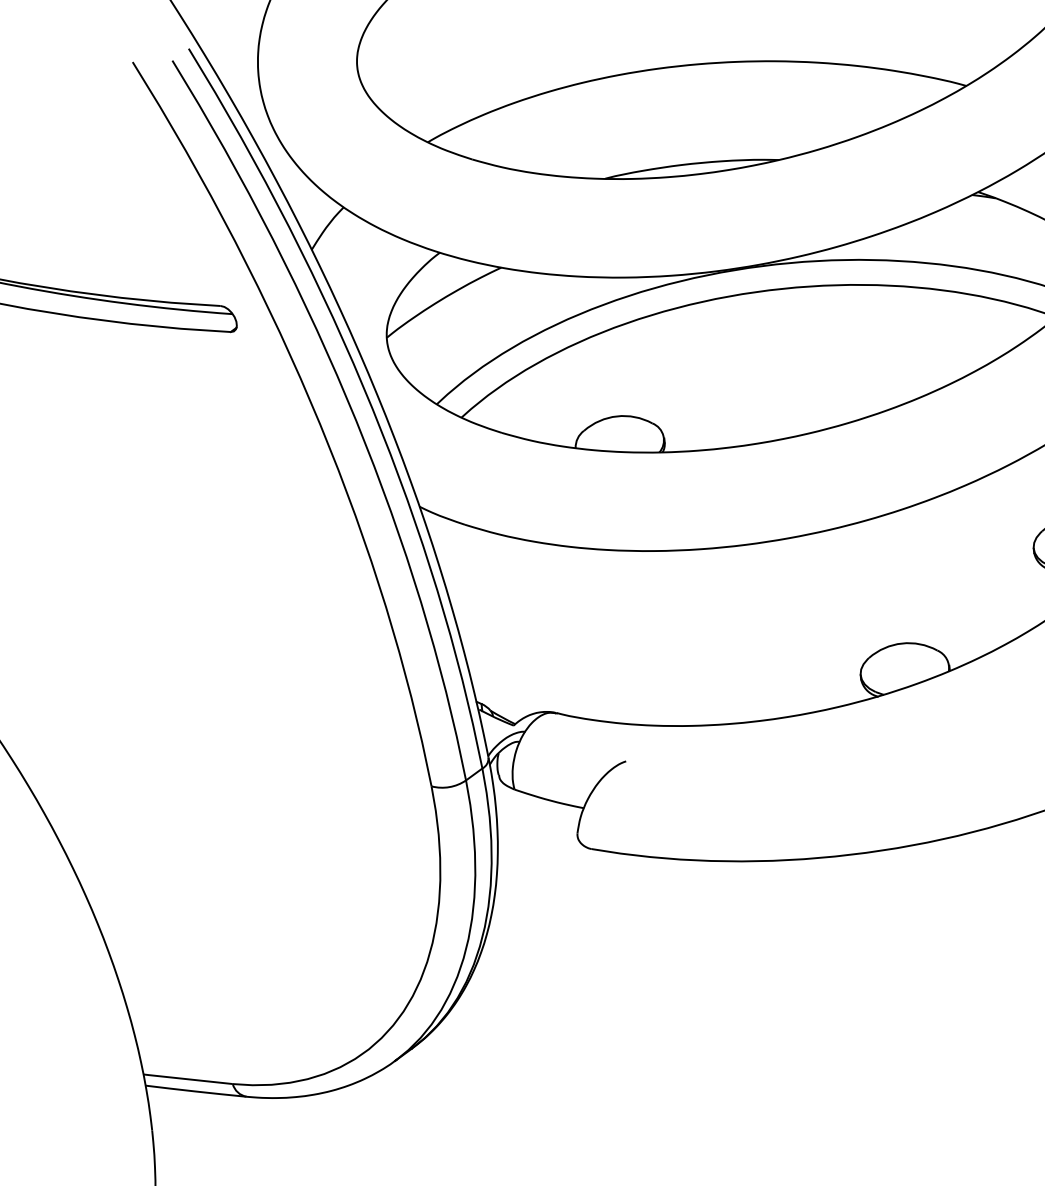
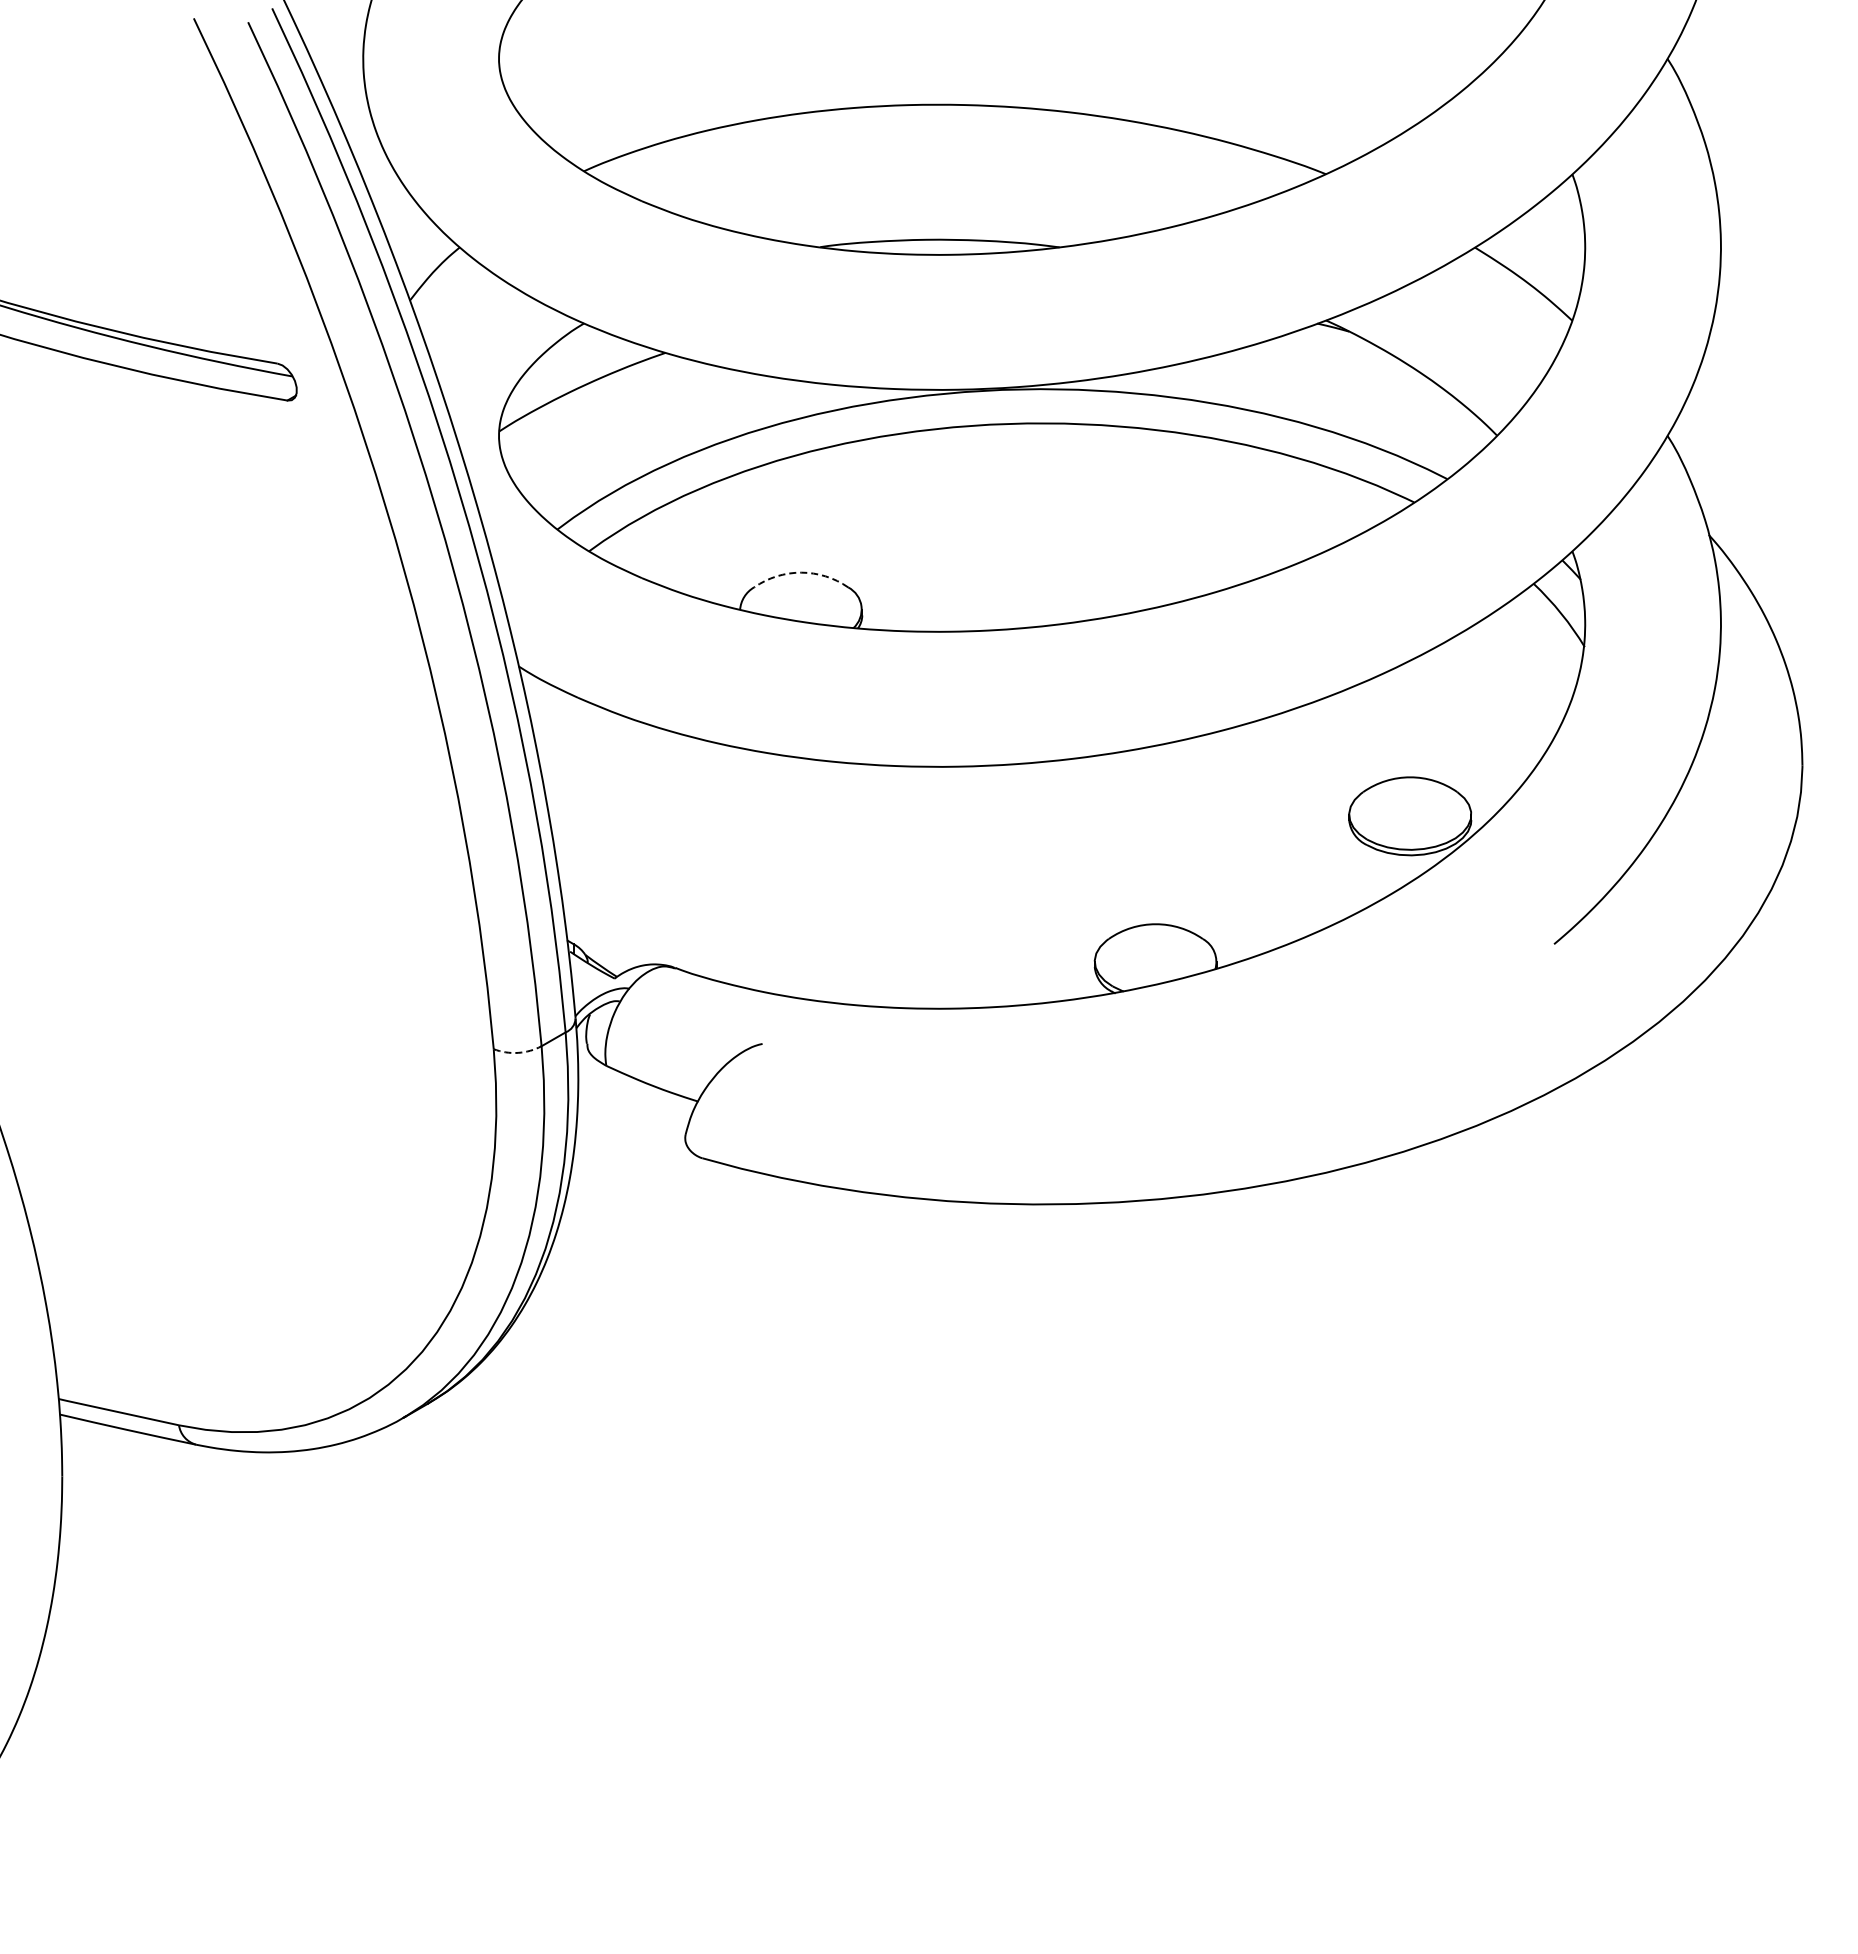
arc: (617, 416) -> (801, 572), solid -> dashed
arc: (449, 786) -> (518, 1052), solid -> dashed

